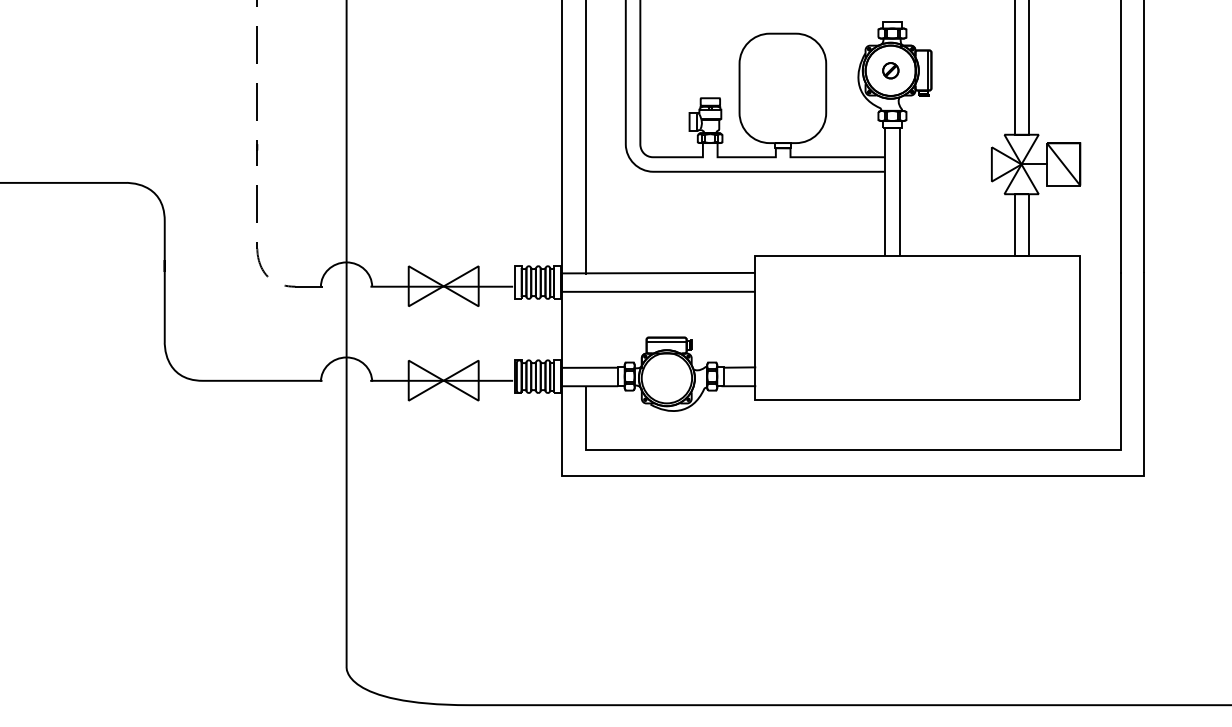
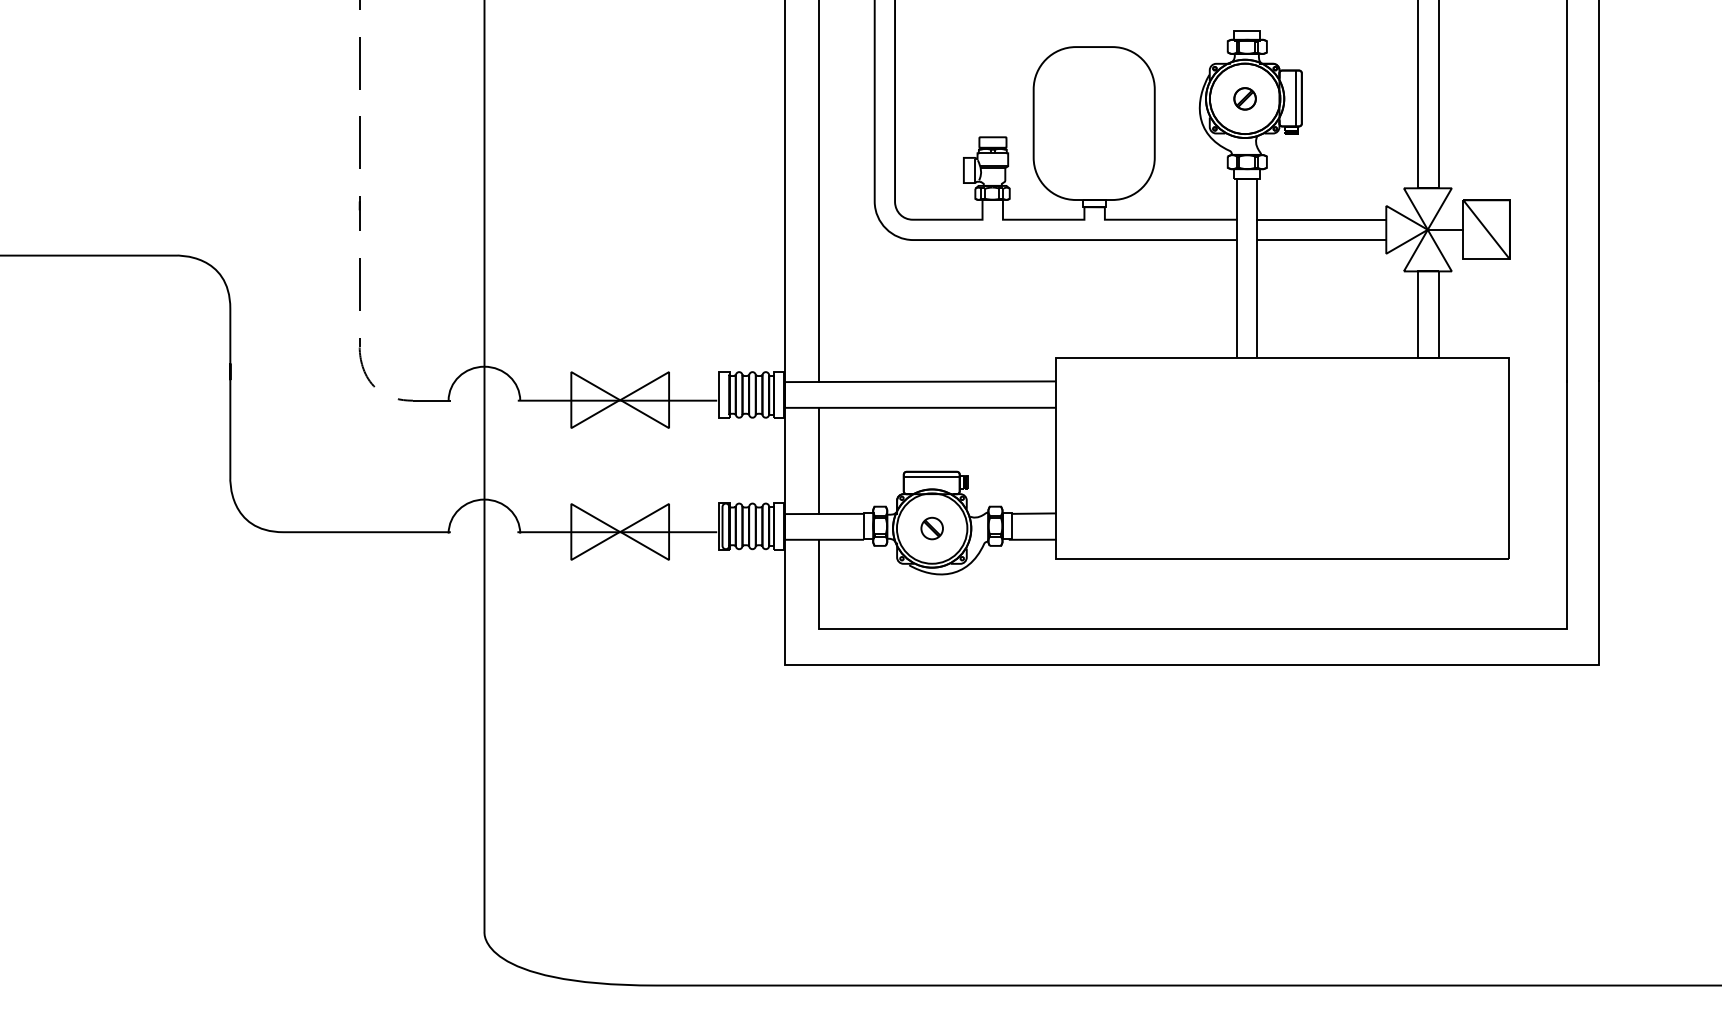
line: (945, 157) -> (1321, 220), added
line: (945, 171) -> (1321, 239), added
line: (585, 329) -> (818, 460), added
part: (666, 377) -> (931, 527), added

